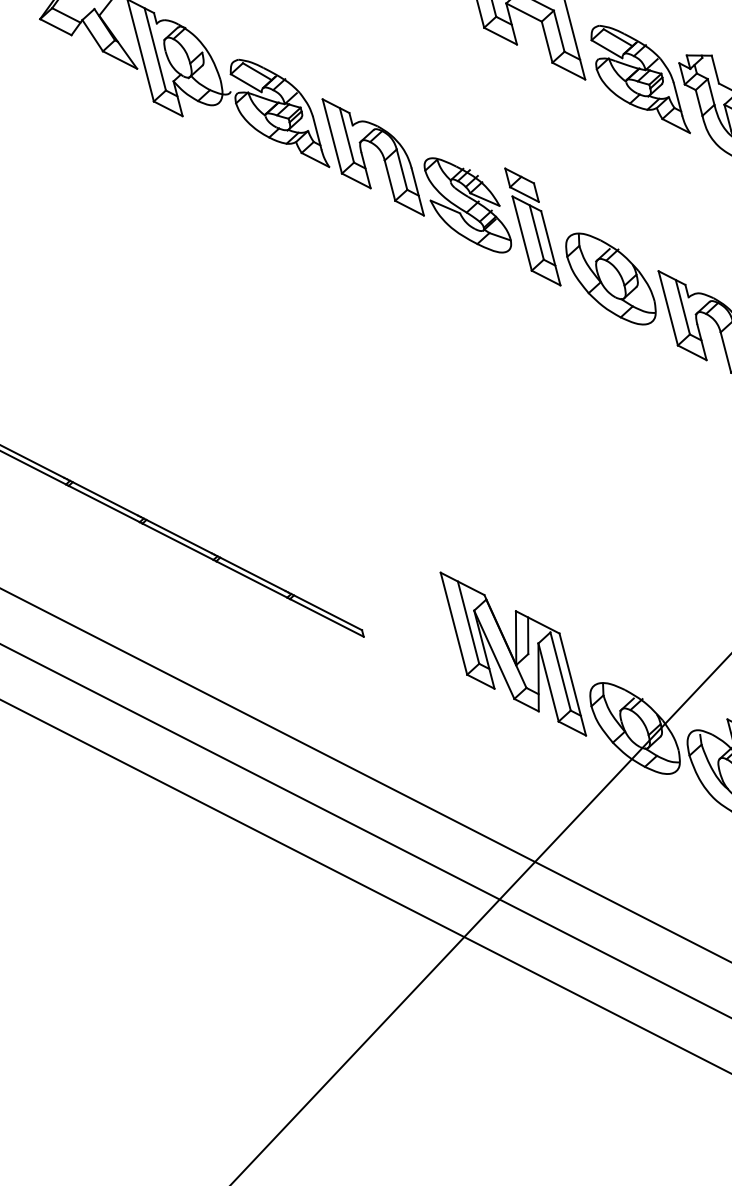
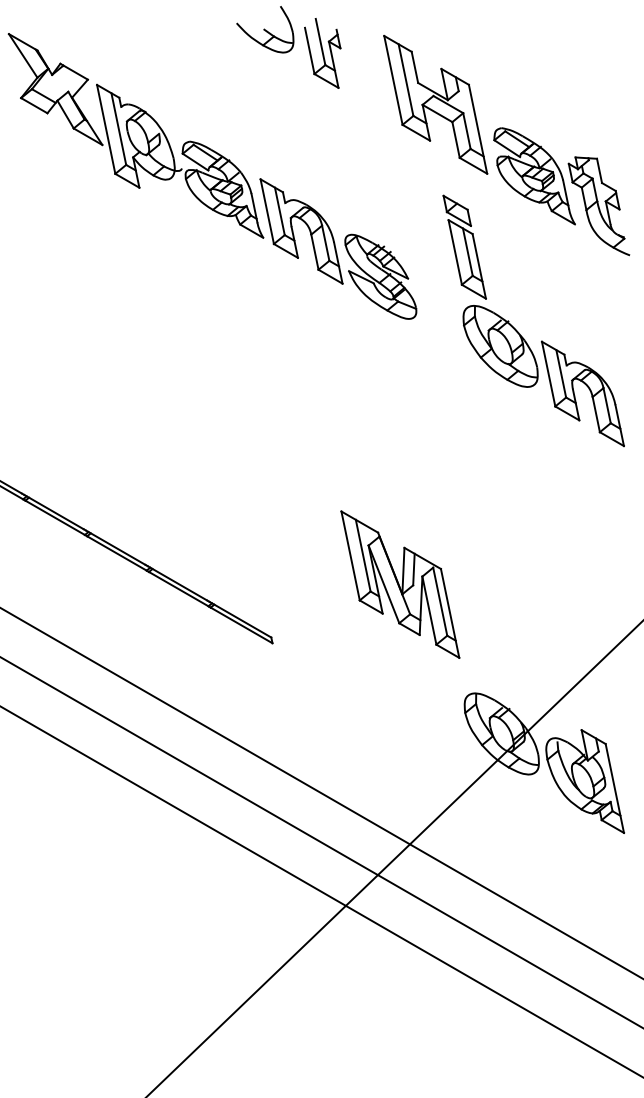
part: (532, 226) -> (464, 246), moved
part: (513, 653) -> (400, 584), moved

